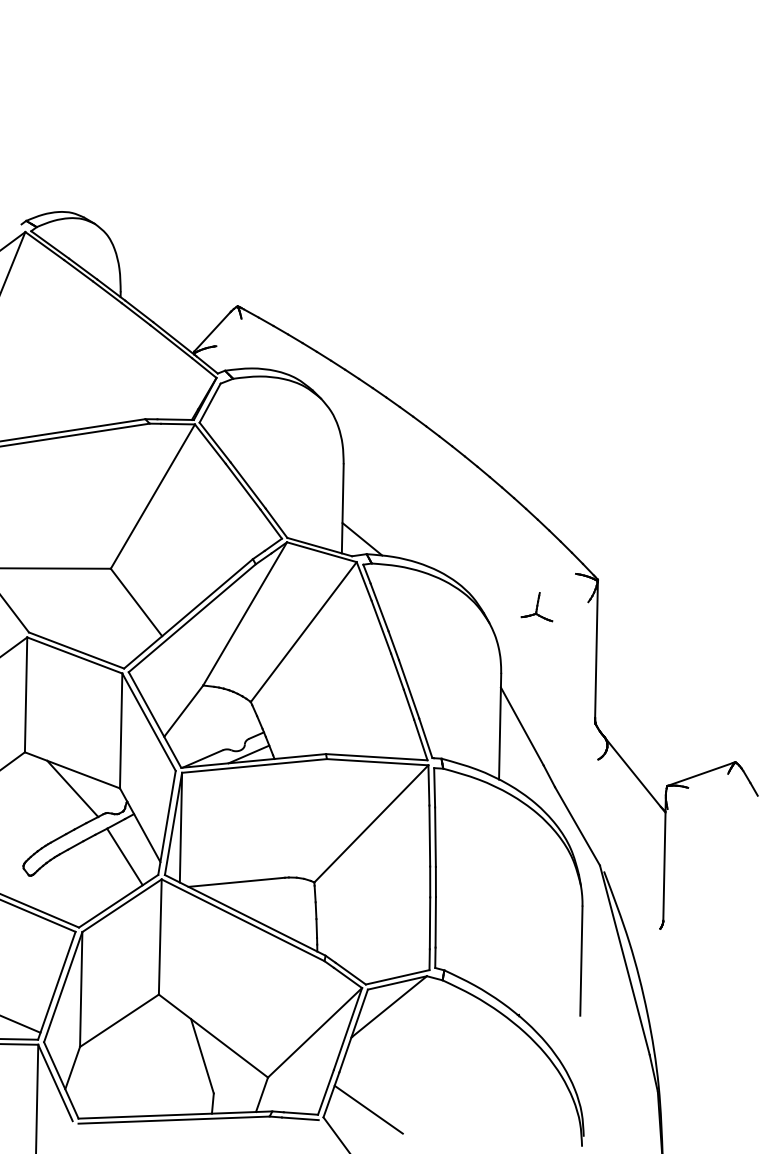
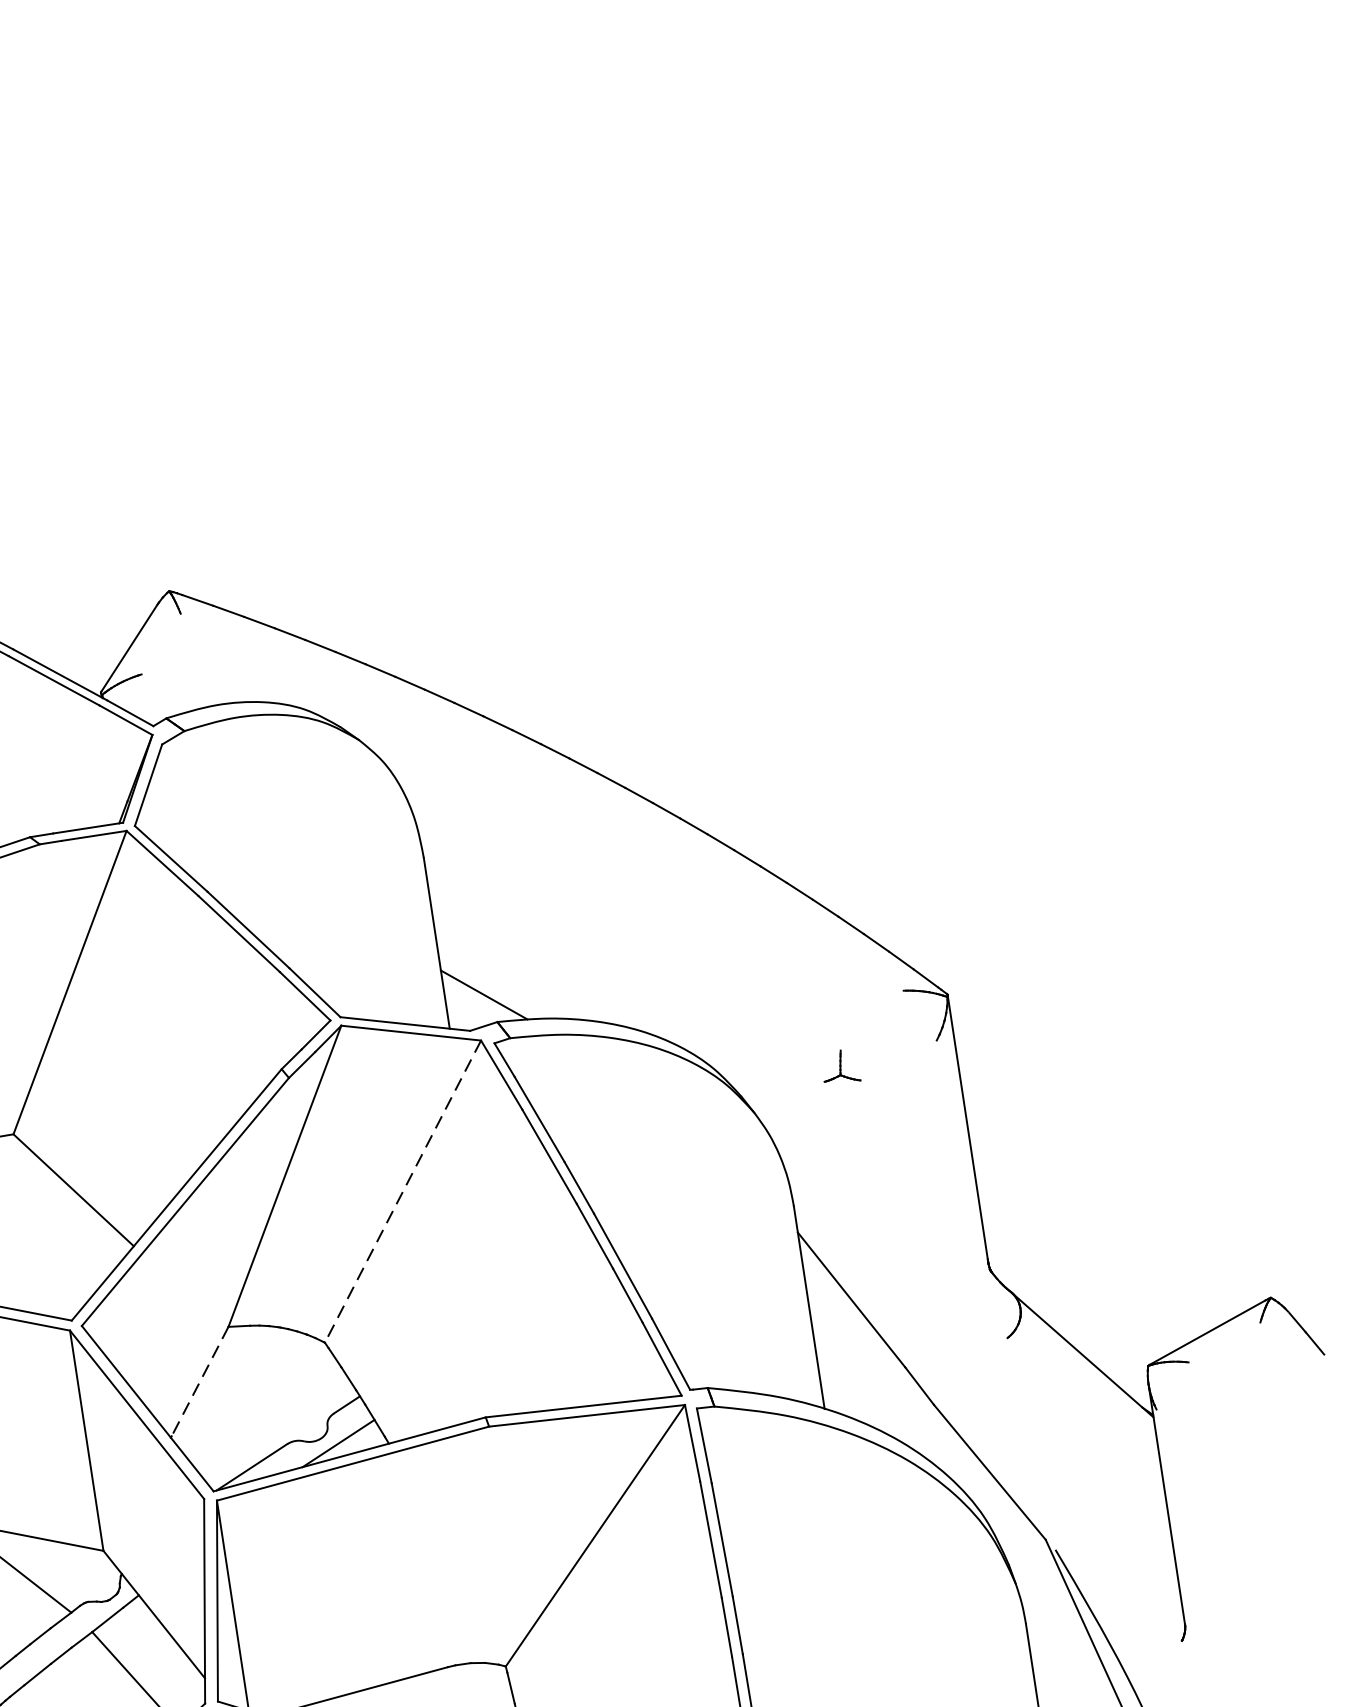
part: (536, 607) -> (839, 1067), size x0.6
line: (303, 632) -> (402, 1192), solid -> dashed
line: (183, 710) -> (199, 1381), solid -> dashed

